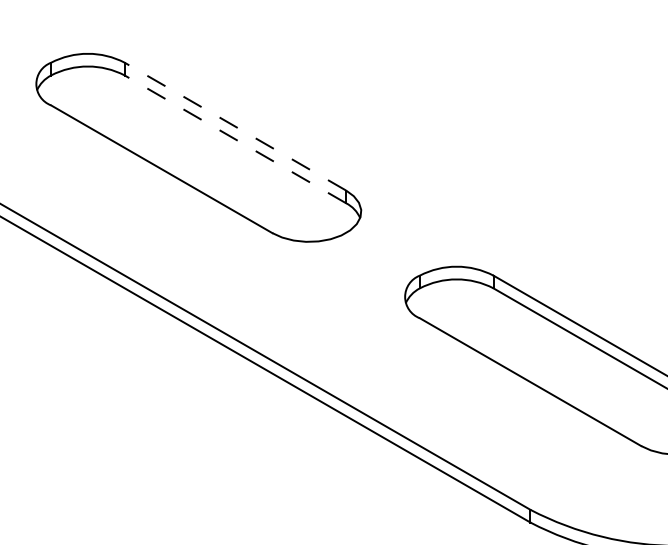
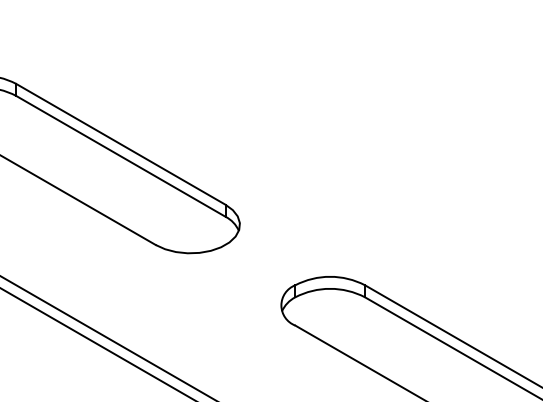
line: (235, 126) -> (120, 144), dashed -> solid
line: (235, 139) -> (120, 156), dashed -> solid

